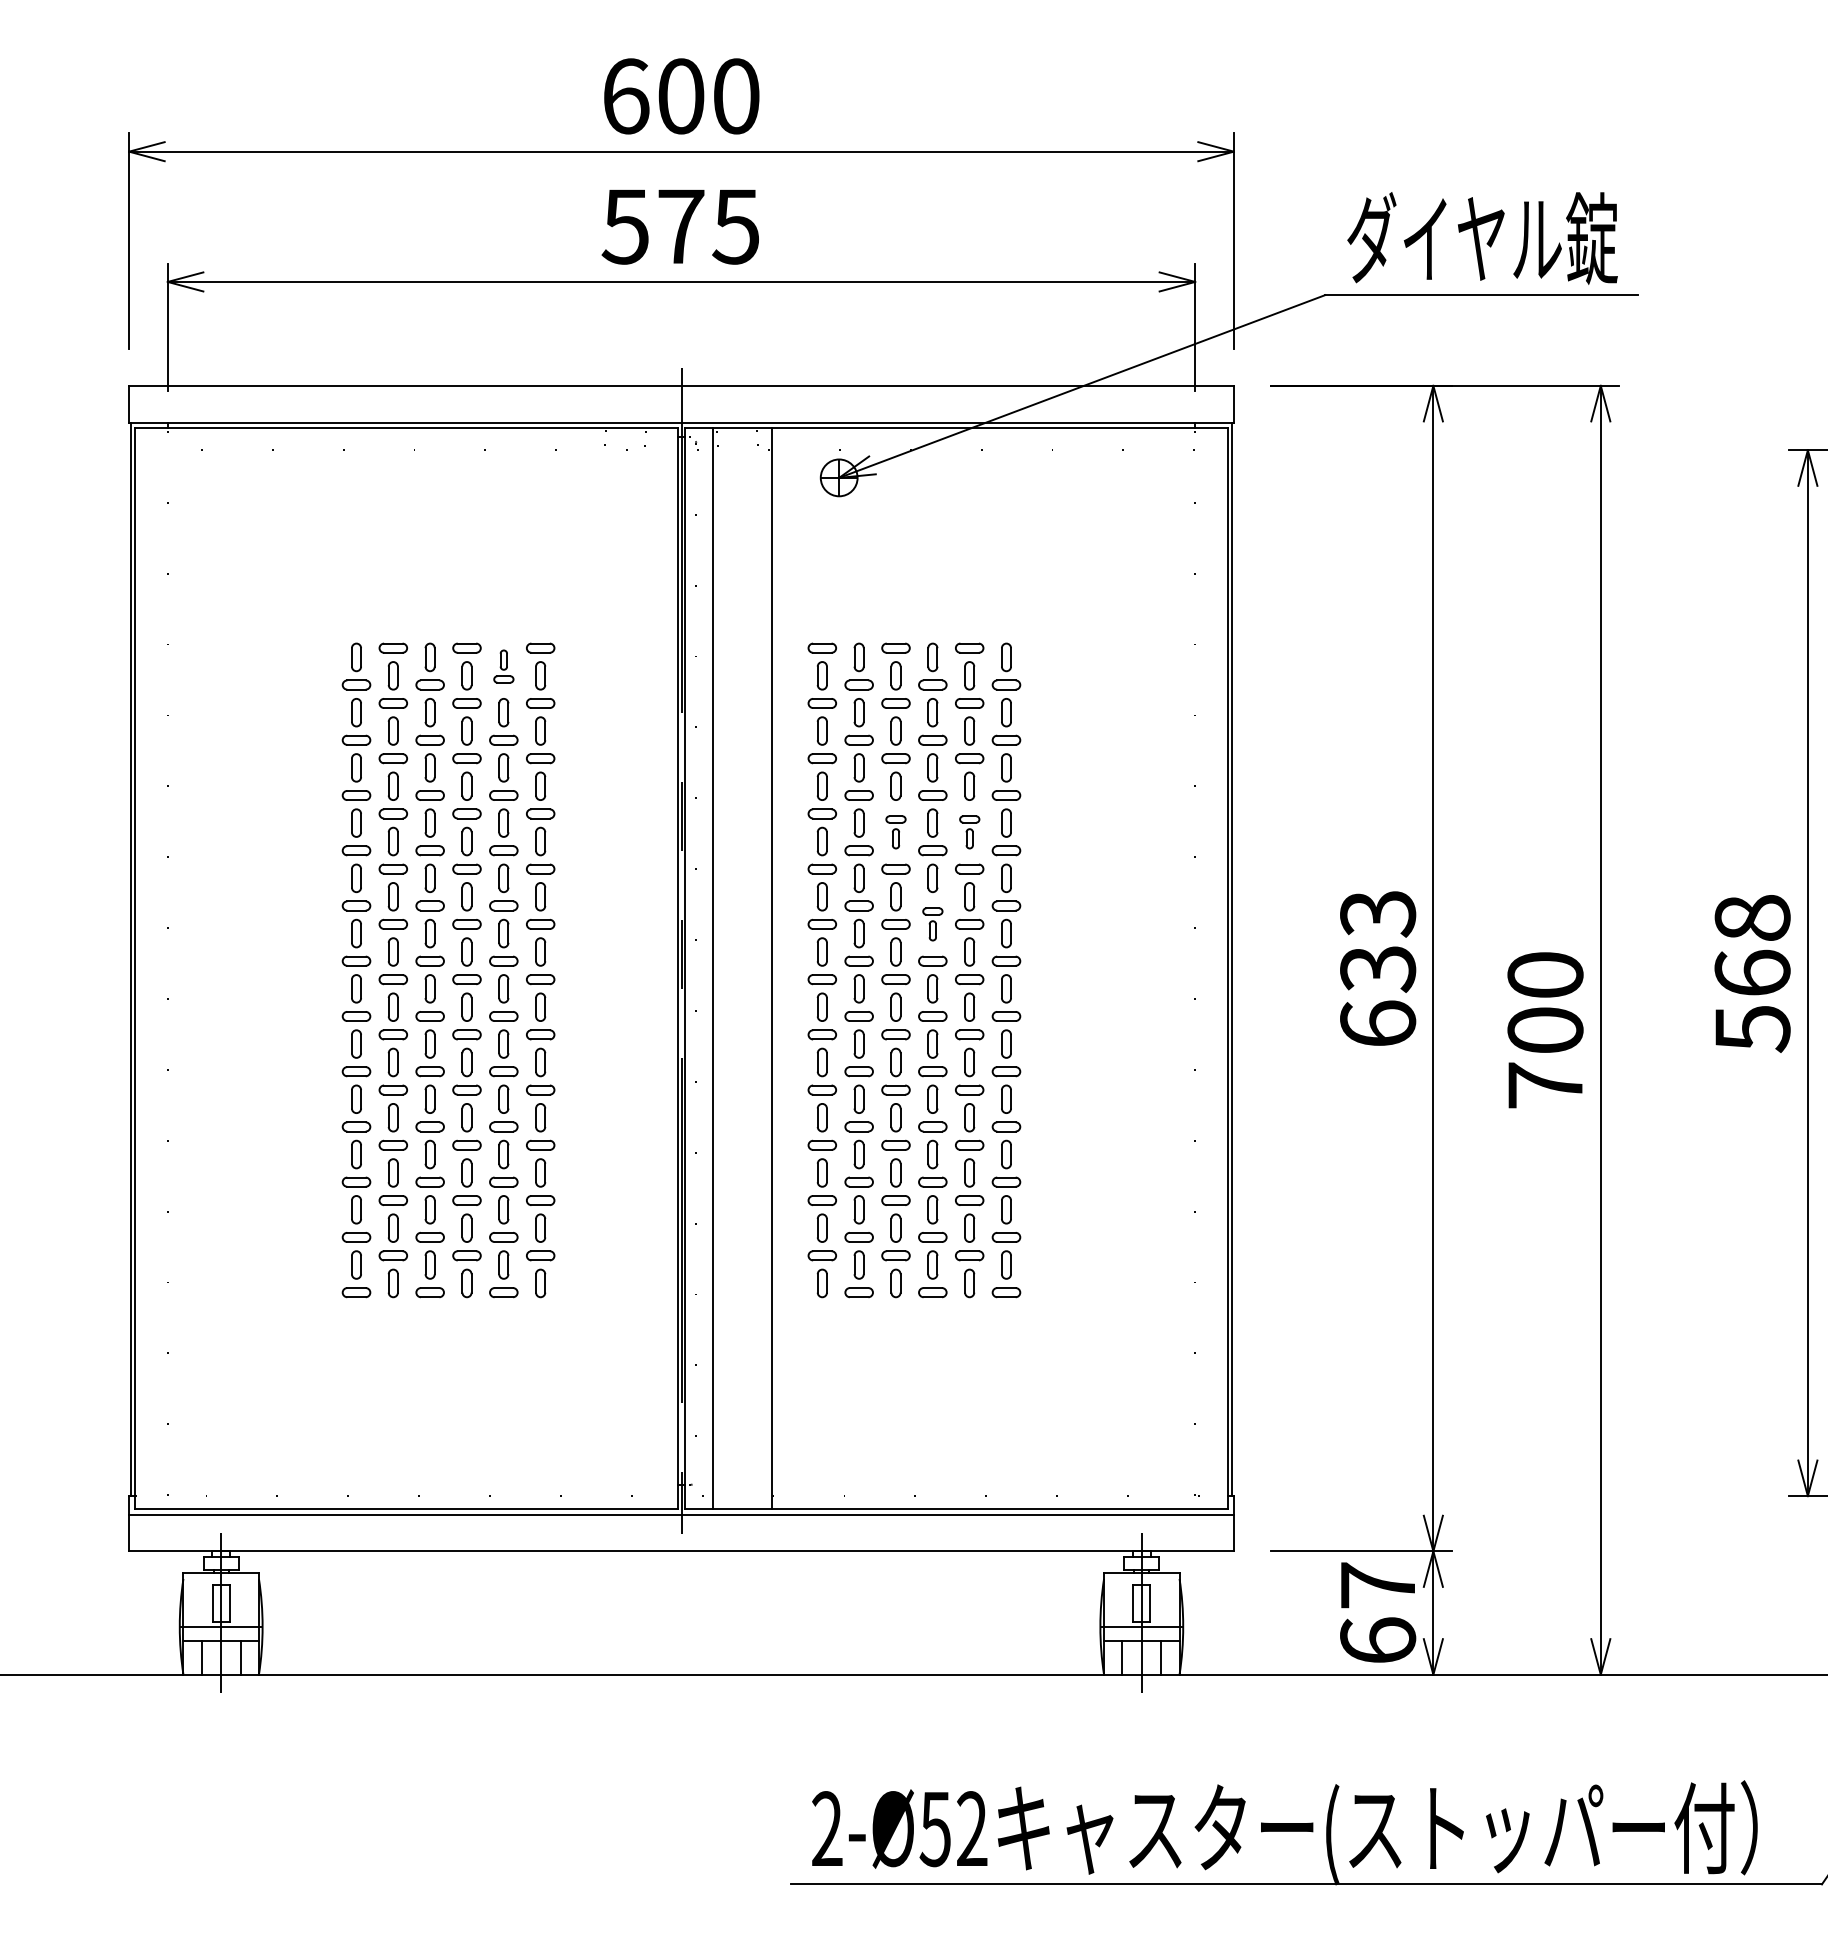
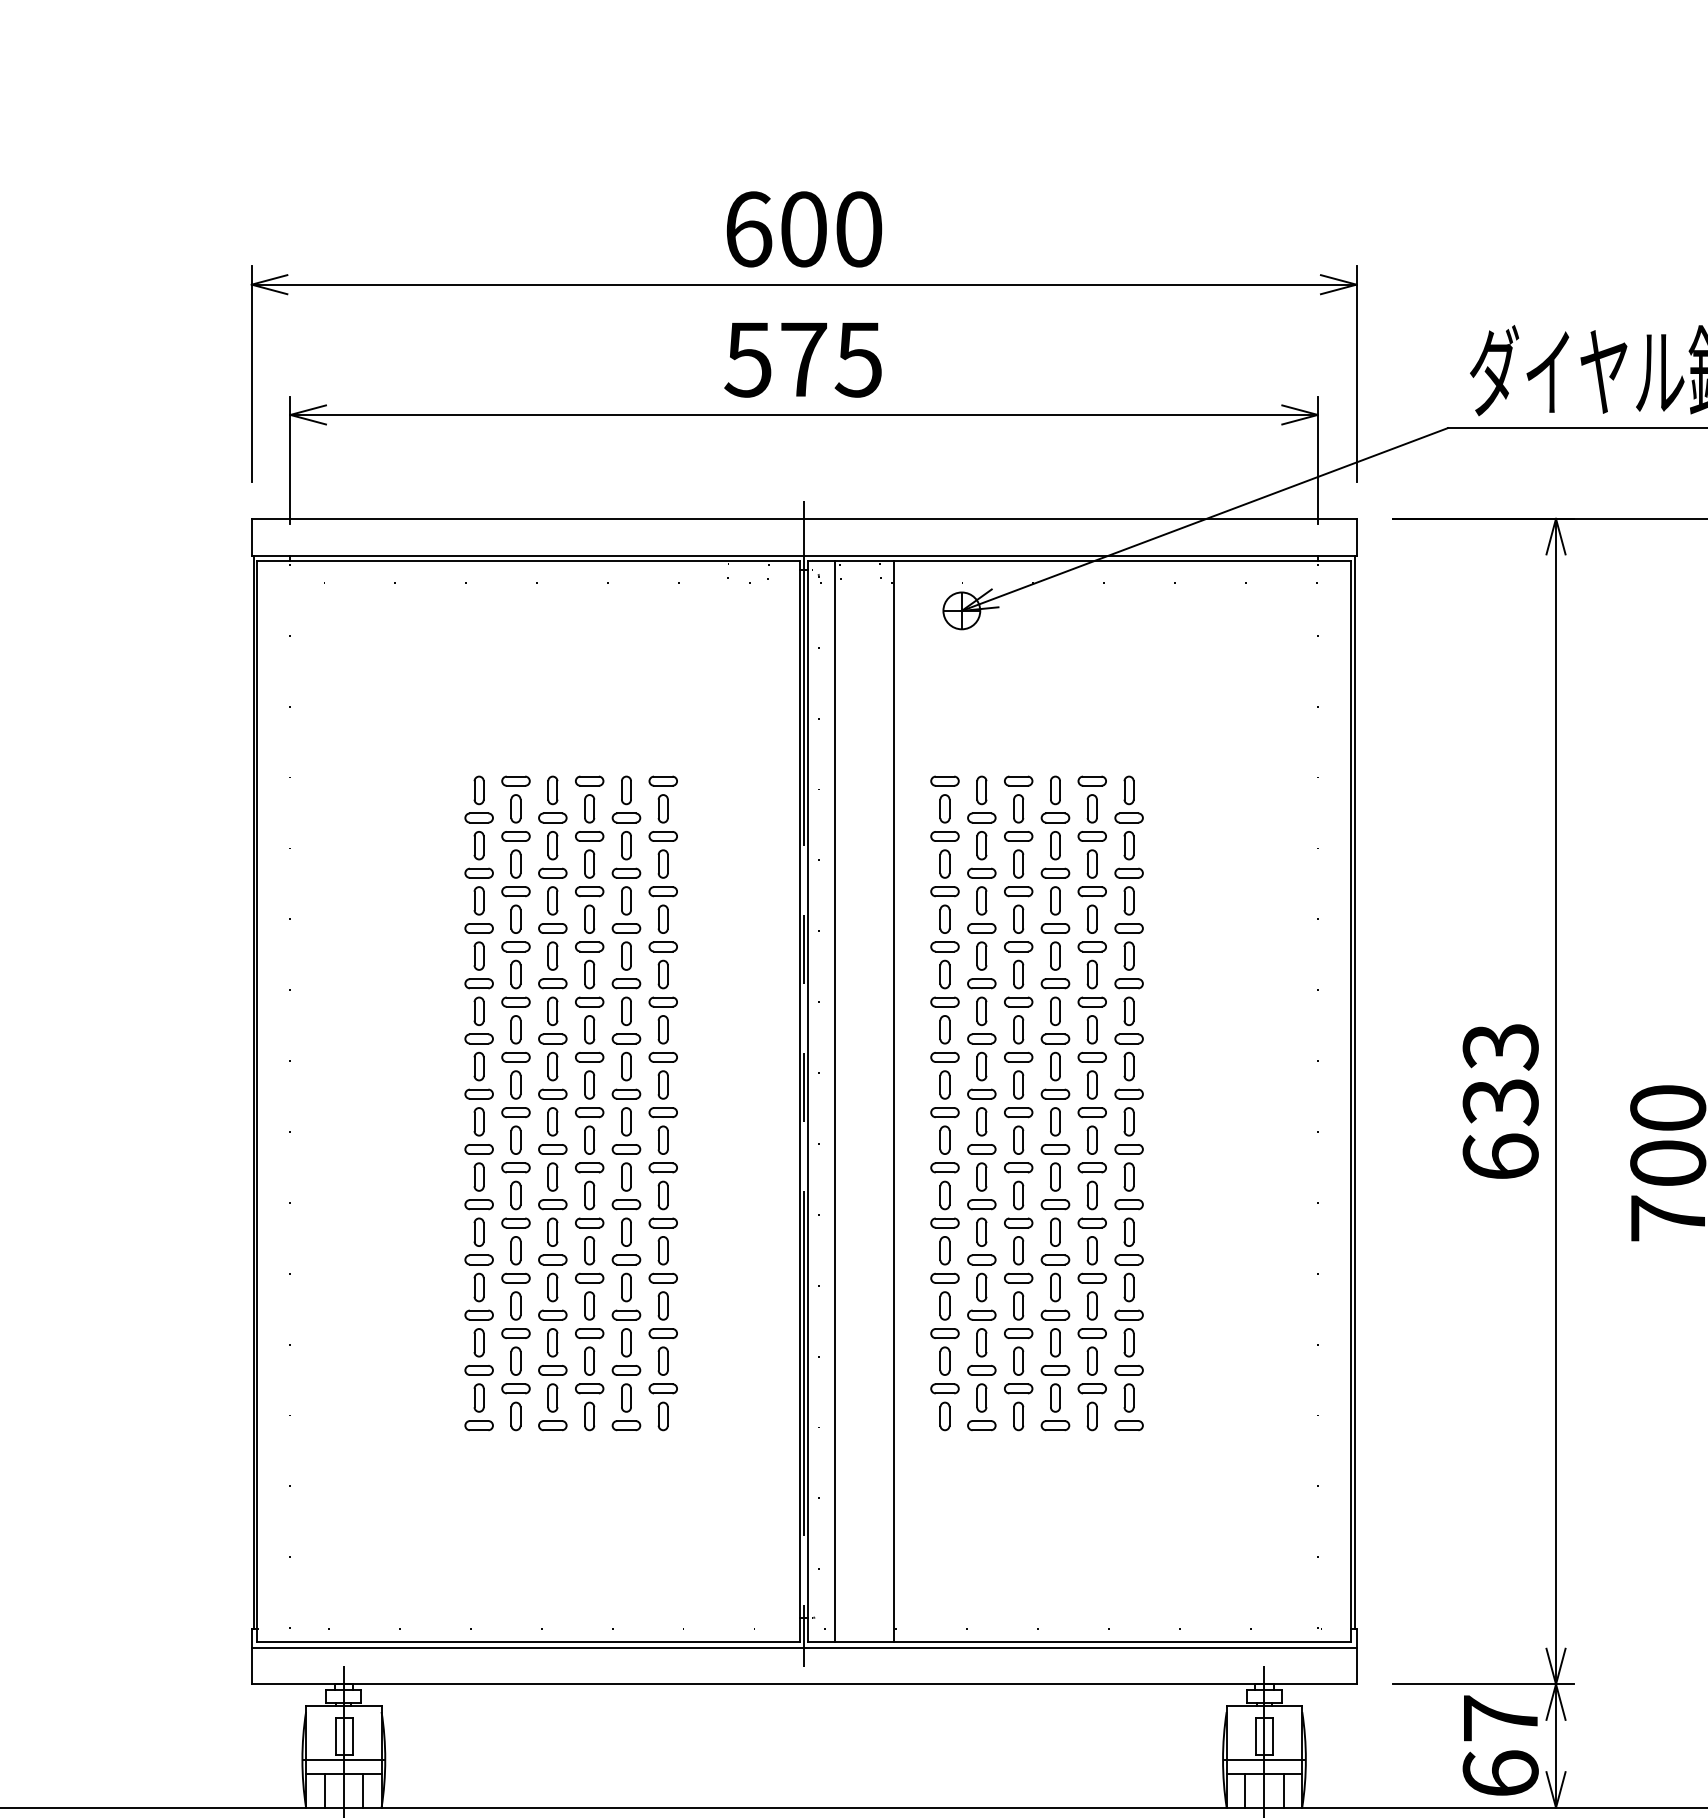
part: (503, 666) -> (626, 799), size x1.43
part: (895, 832) -> (1018, 965), size x1.43
part: (969, 832) -> (1092, 965), size x1.43
part: (932, 924) -> (1055, 1057), size x1.43

